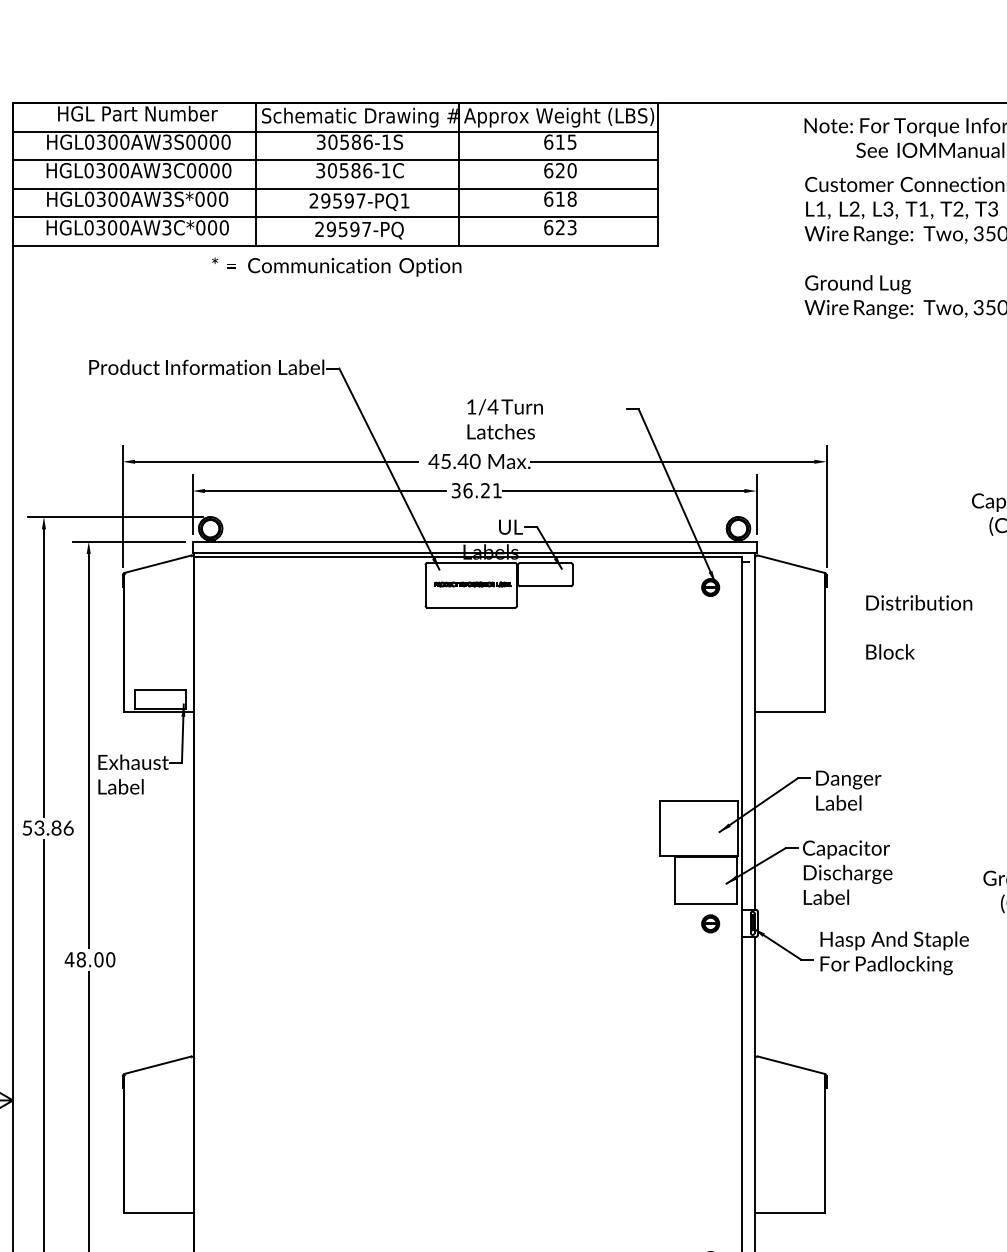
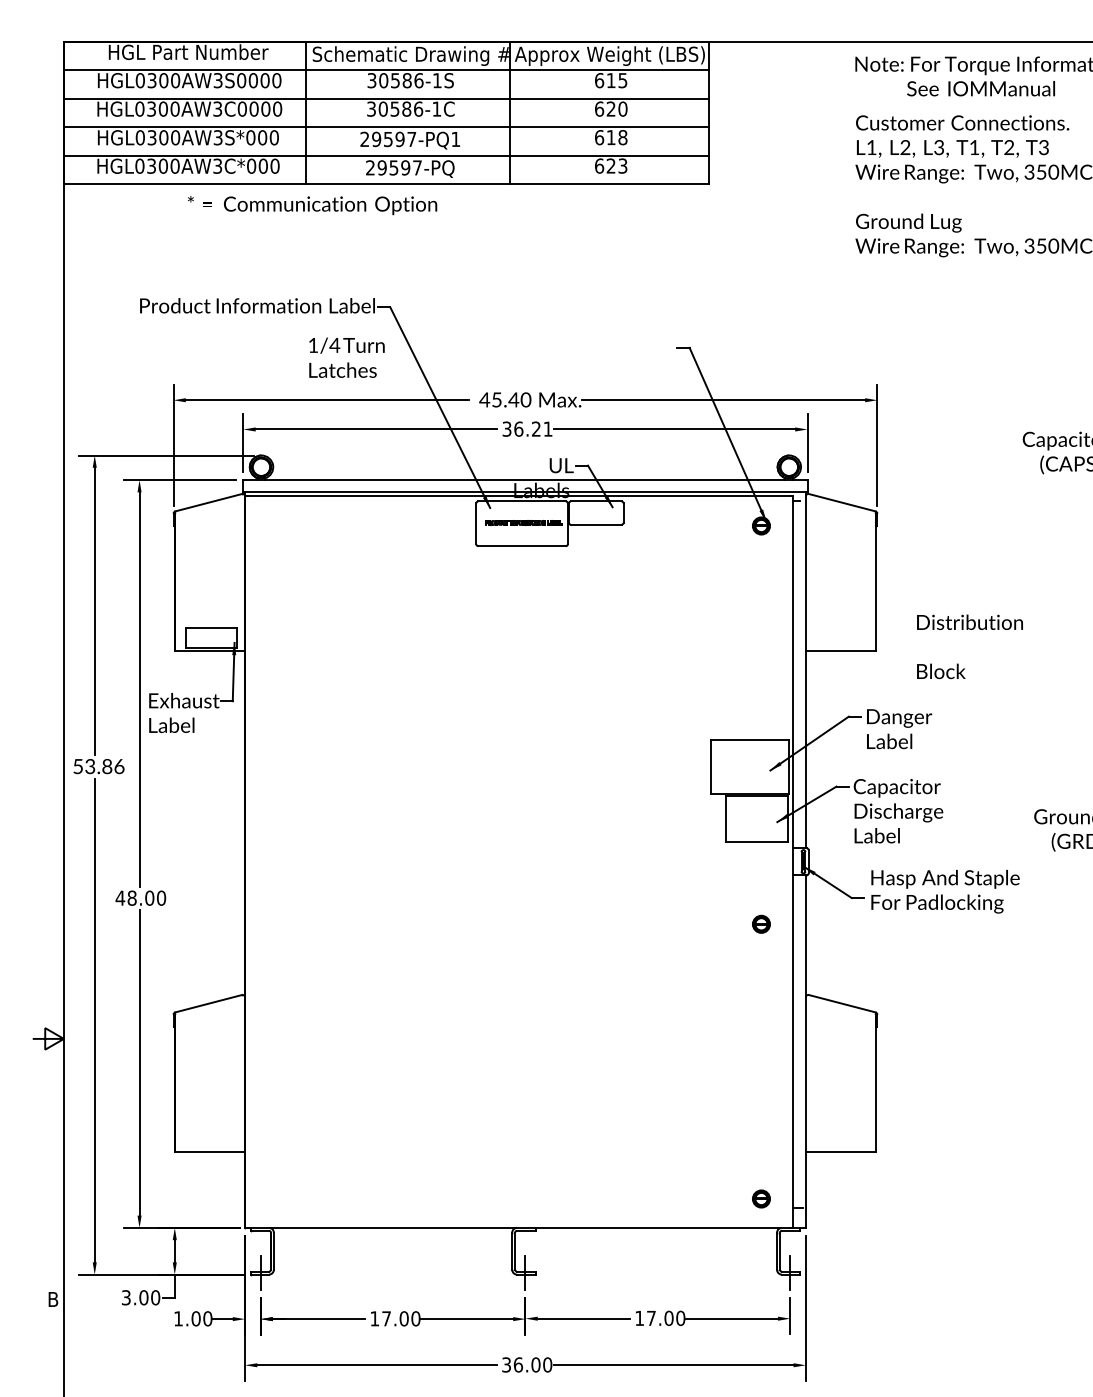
text: (336, 267) -> (312, 205), moved
text: (504, 419) -> (346, 357), moved
text: (918, 627) -> (969, 646), moved
part: (710, 923) -> (761, 923), moved

